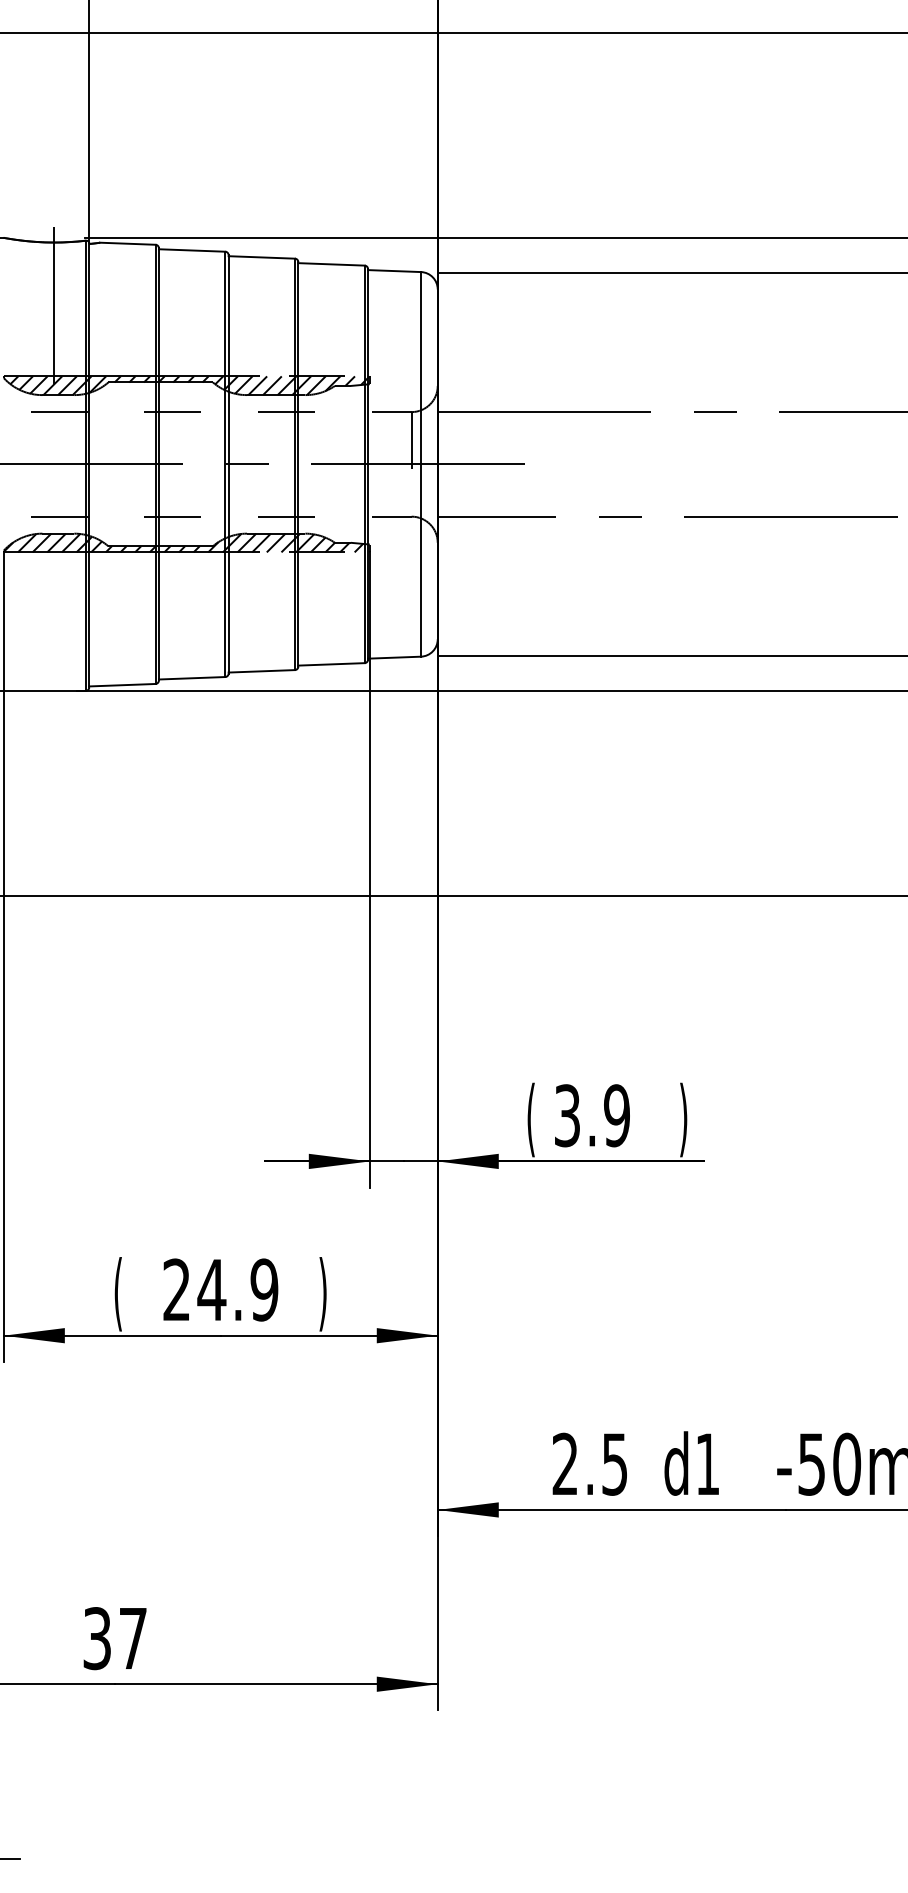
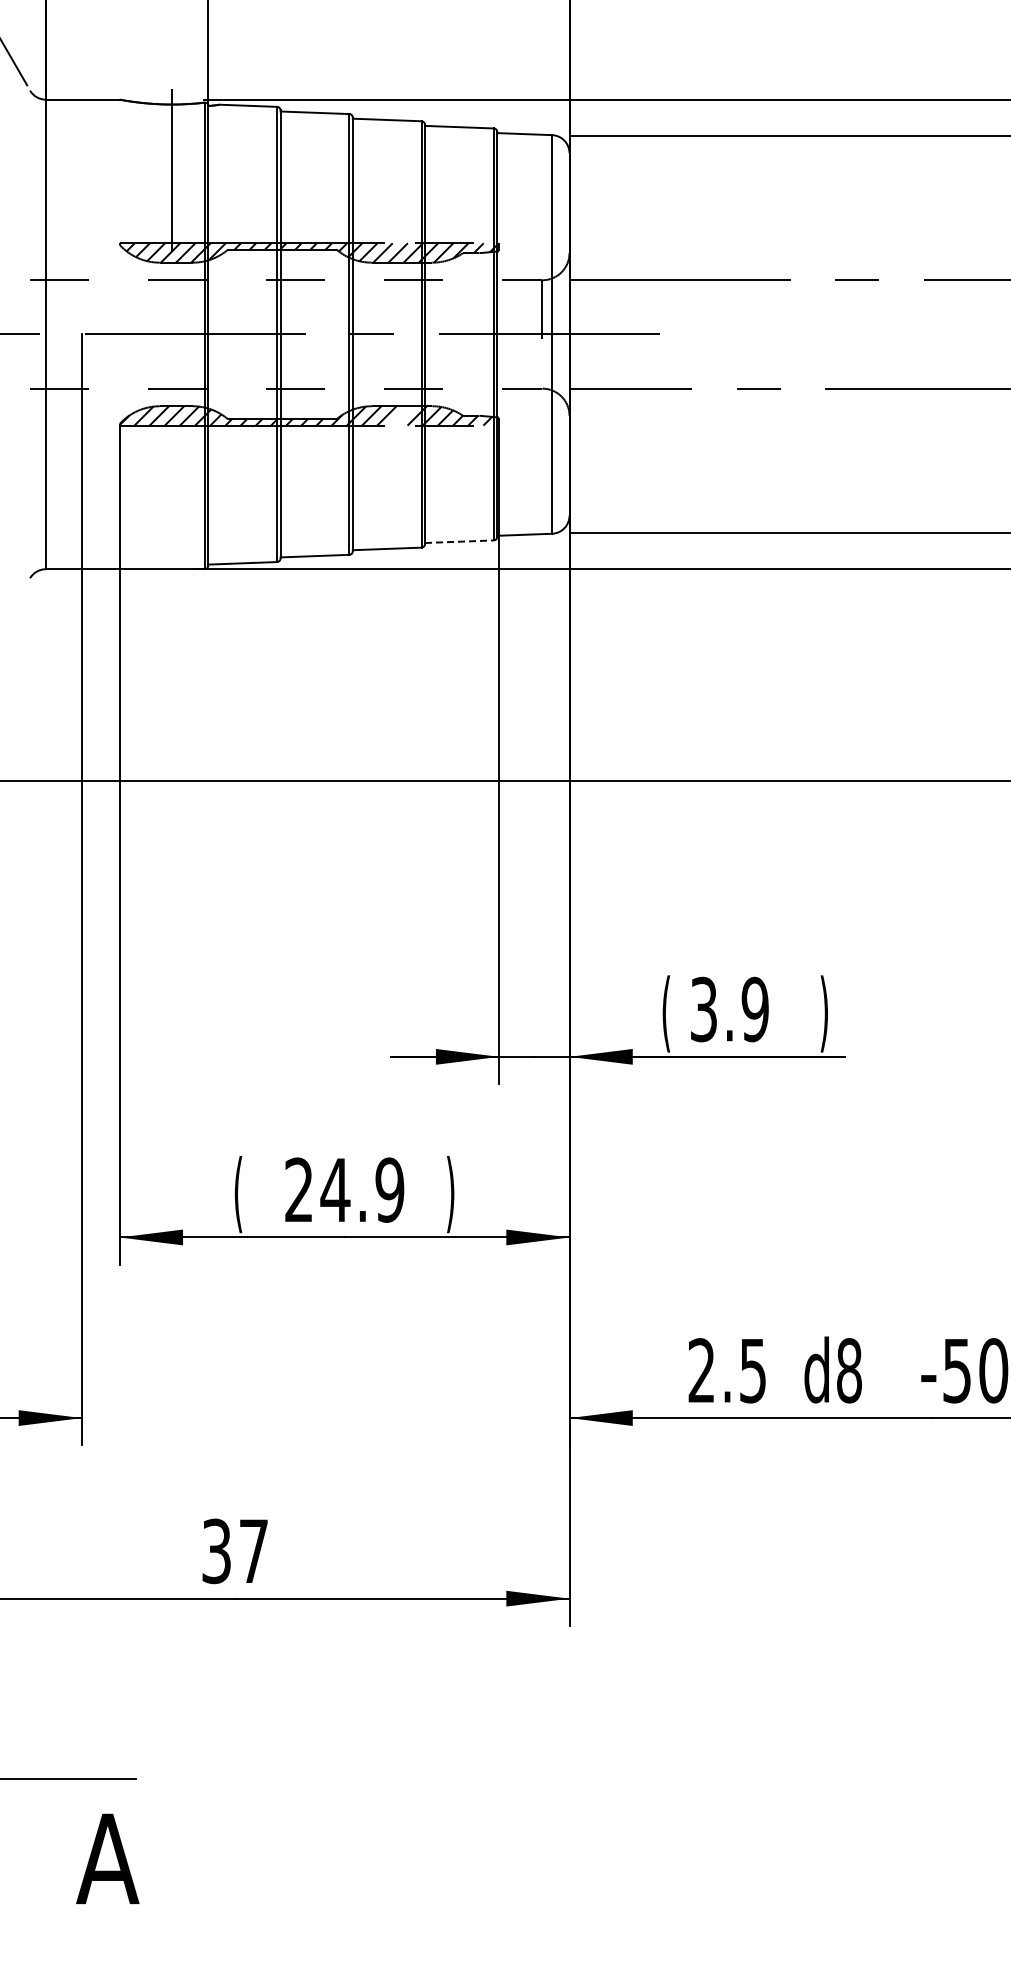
line: (275, 542) -> (401, 415), removed
line: (331, 664) -> (459, 541), solid -> dashed
text: (707, 1464) -> (849, 1370), d1 -> d8

